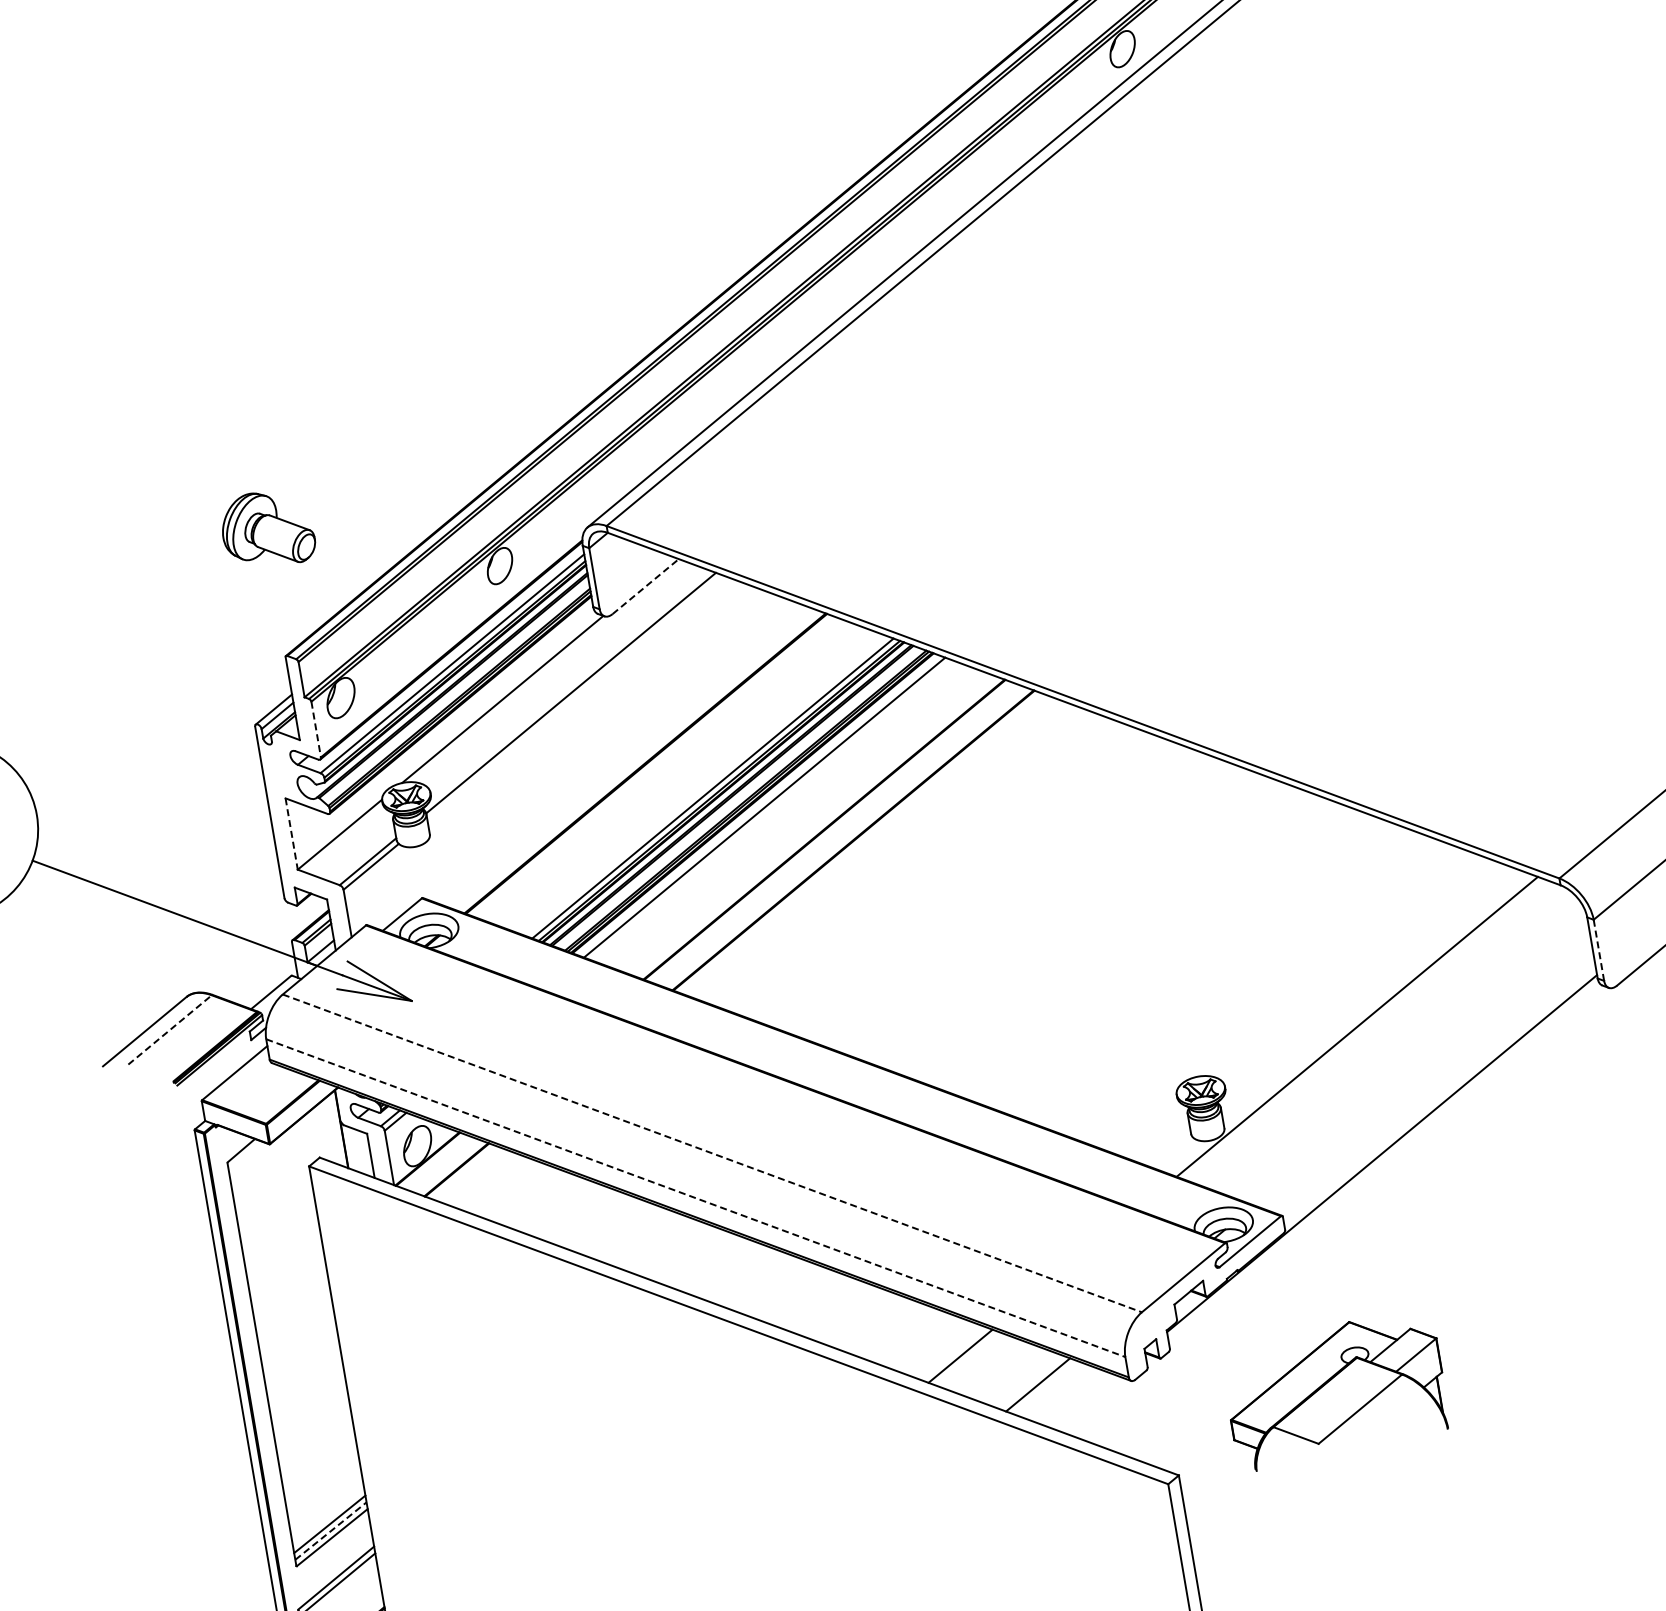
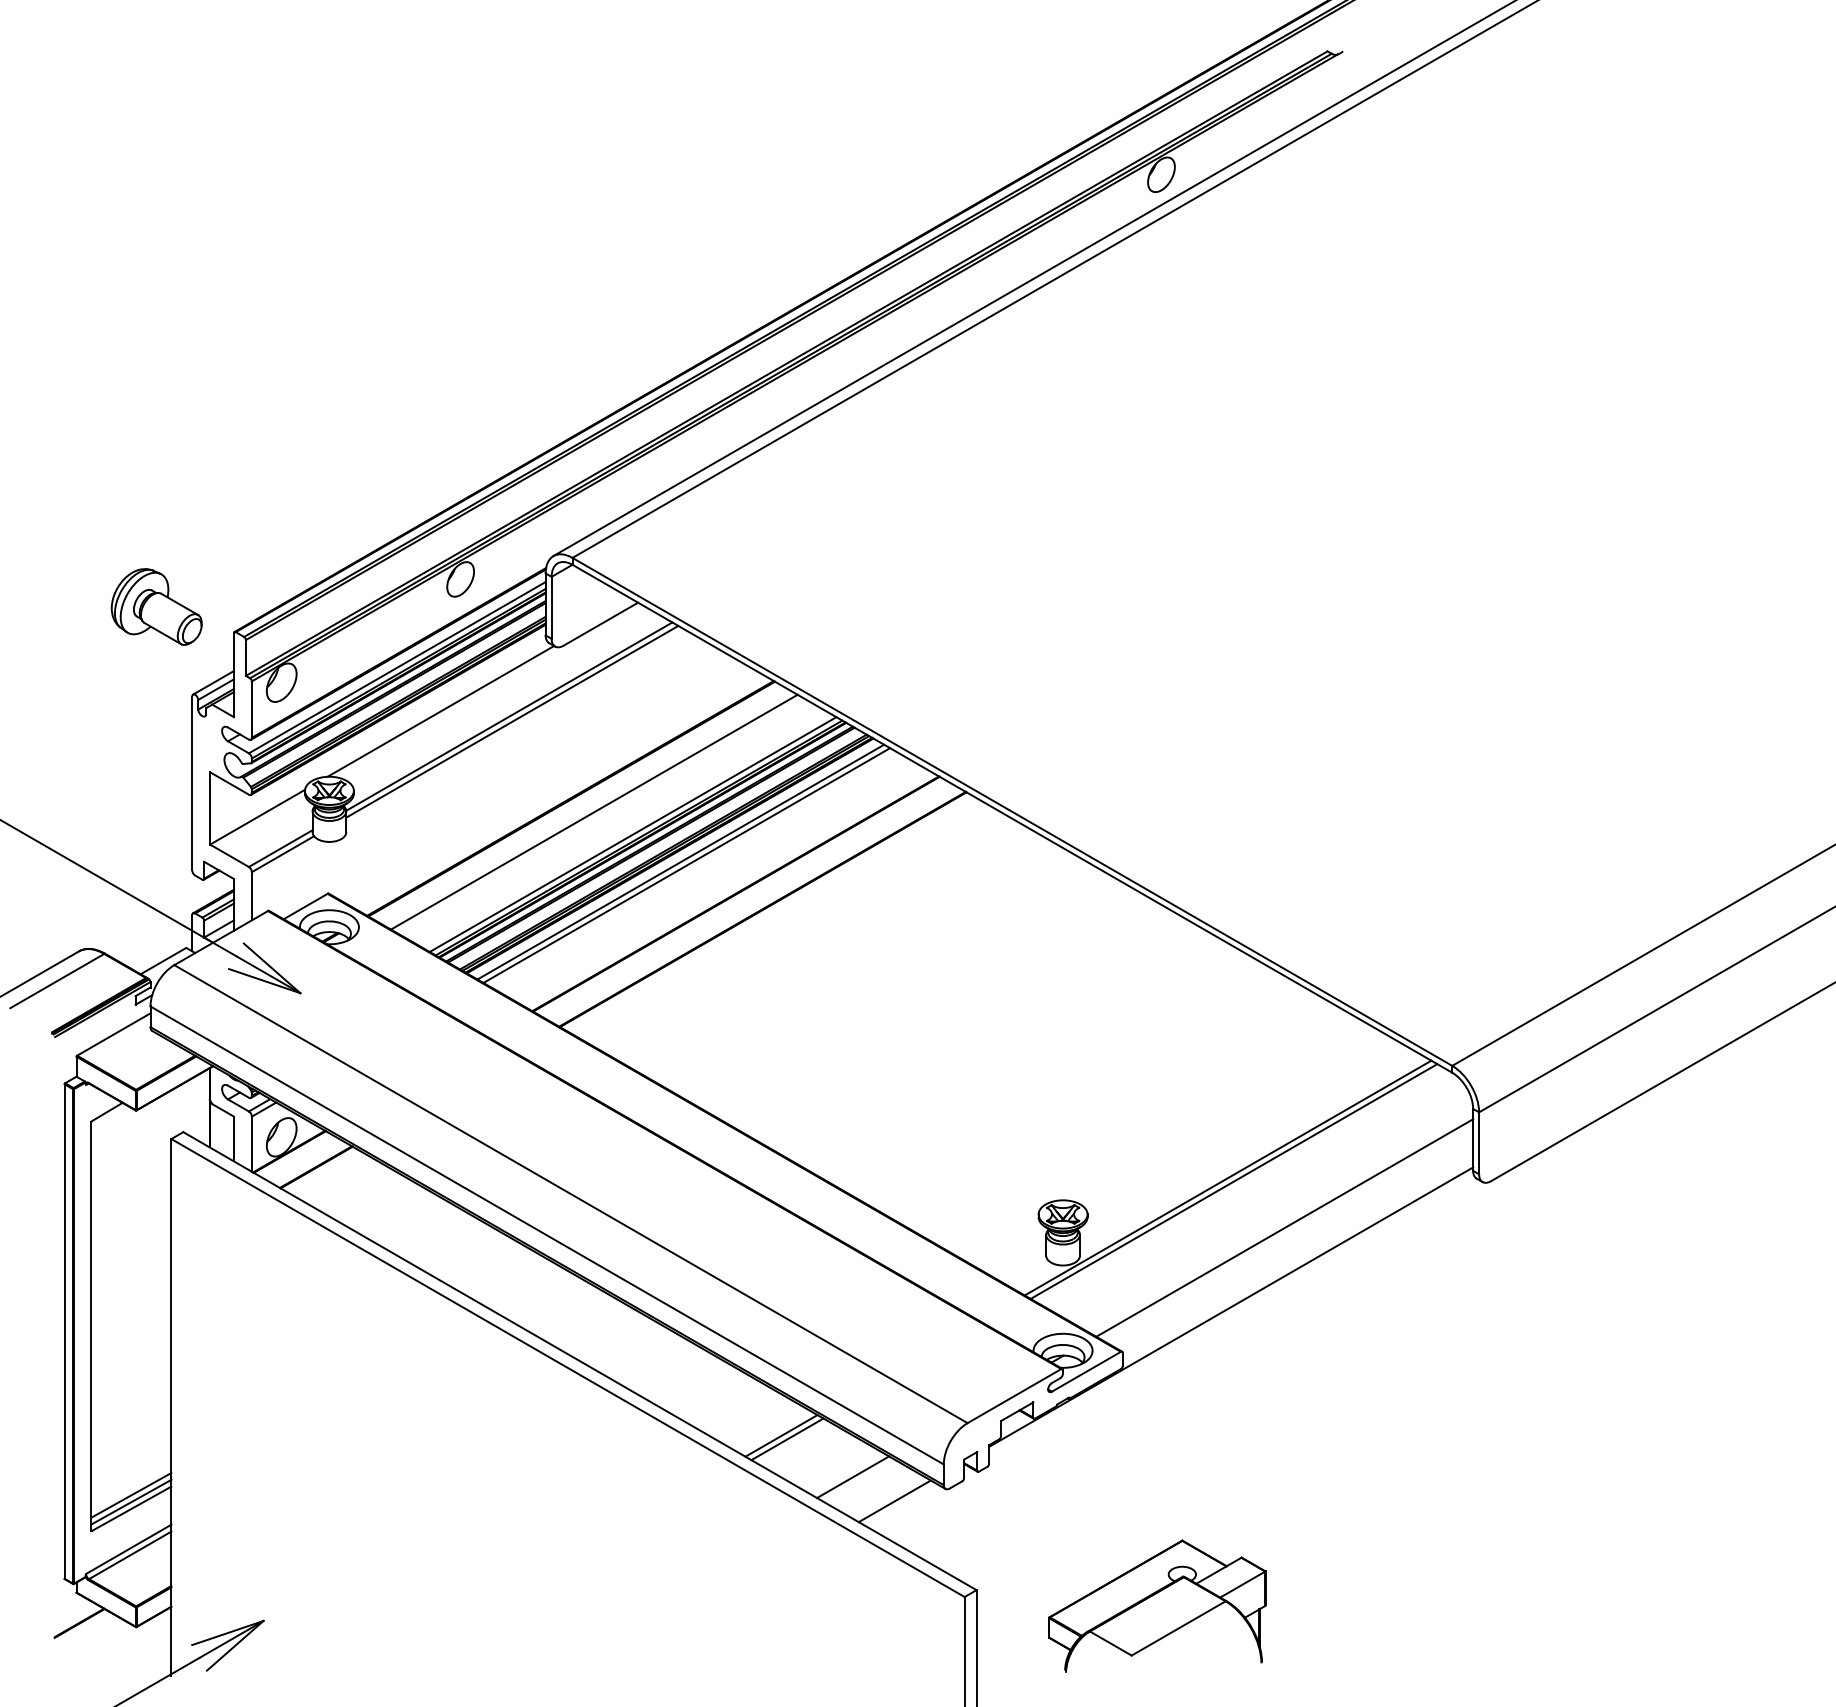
part: (267, 528) -> (156, 606), moved
line: (646, 585) -> (601, 623), dashed -> solid
line: (575, 697) -> (512, 721), added
line: (315, 730) -> (251, 710), dashed -> solid
line: (671, 772) -> (594, 811), added
line: (770, 810) -> (686, 865), added
line: (292, 834) -> (210, 808), dashed -> solid
line: (1599, 950) -> (1479, 1143), dashed -> solid
line: (170, 1029) -> (57, 980), dashed -> solid
line: (1363, 1029) -> (1233, 1181), added
line: (1421, 1066) -> (1284, 1227), added
line: (712, 1153) -> (571, 1194), dashed -> solid
line: (696, 1198) -> (547, 1235), dashed -> solid
line: (967, 1358) -> (787, 1439), added
part: (1335, 1390) -> (1157, 1605), moved
line: (1083, 1401) -> (894, 1501), added
line: (331, 1531) -> (131, 1502), dashed -> solid

